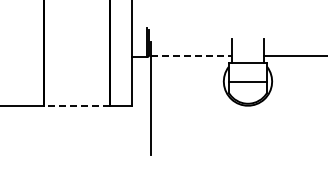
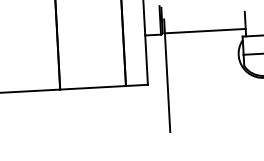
line: (192, 55) -> (205, 30), dashed -> solid
line: (76, 106) -> (92, 87), dashed -> solid

